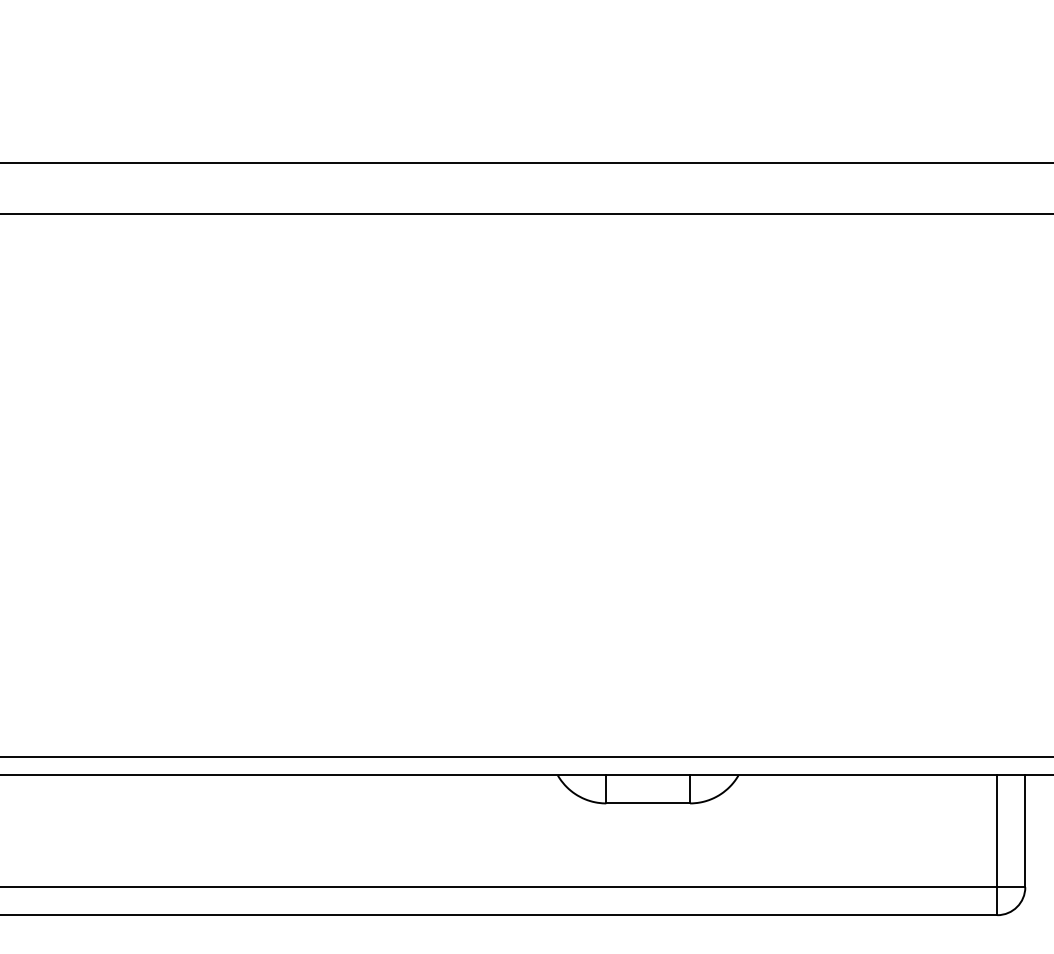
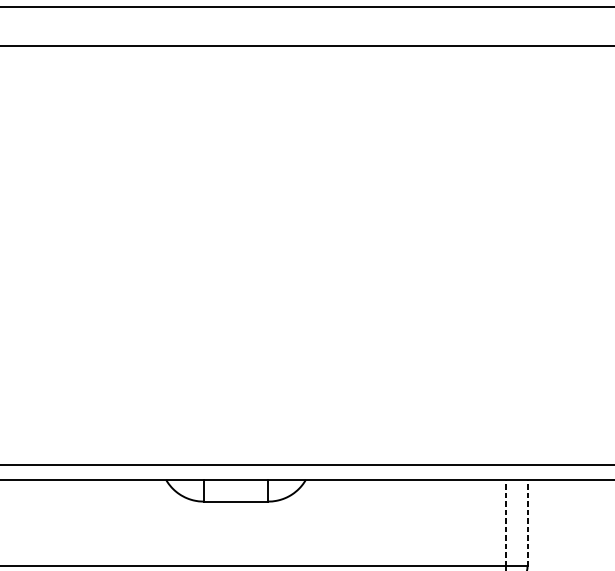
line: (997, 831) -> (506, 523), solid -> dashed
line: (1025, 831) -> (527, 523), solid -> dashed

